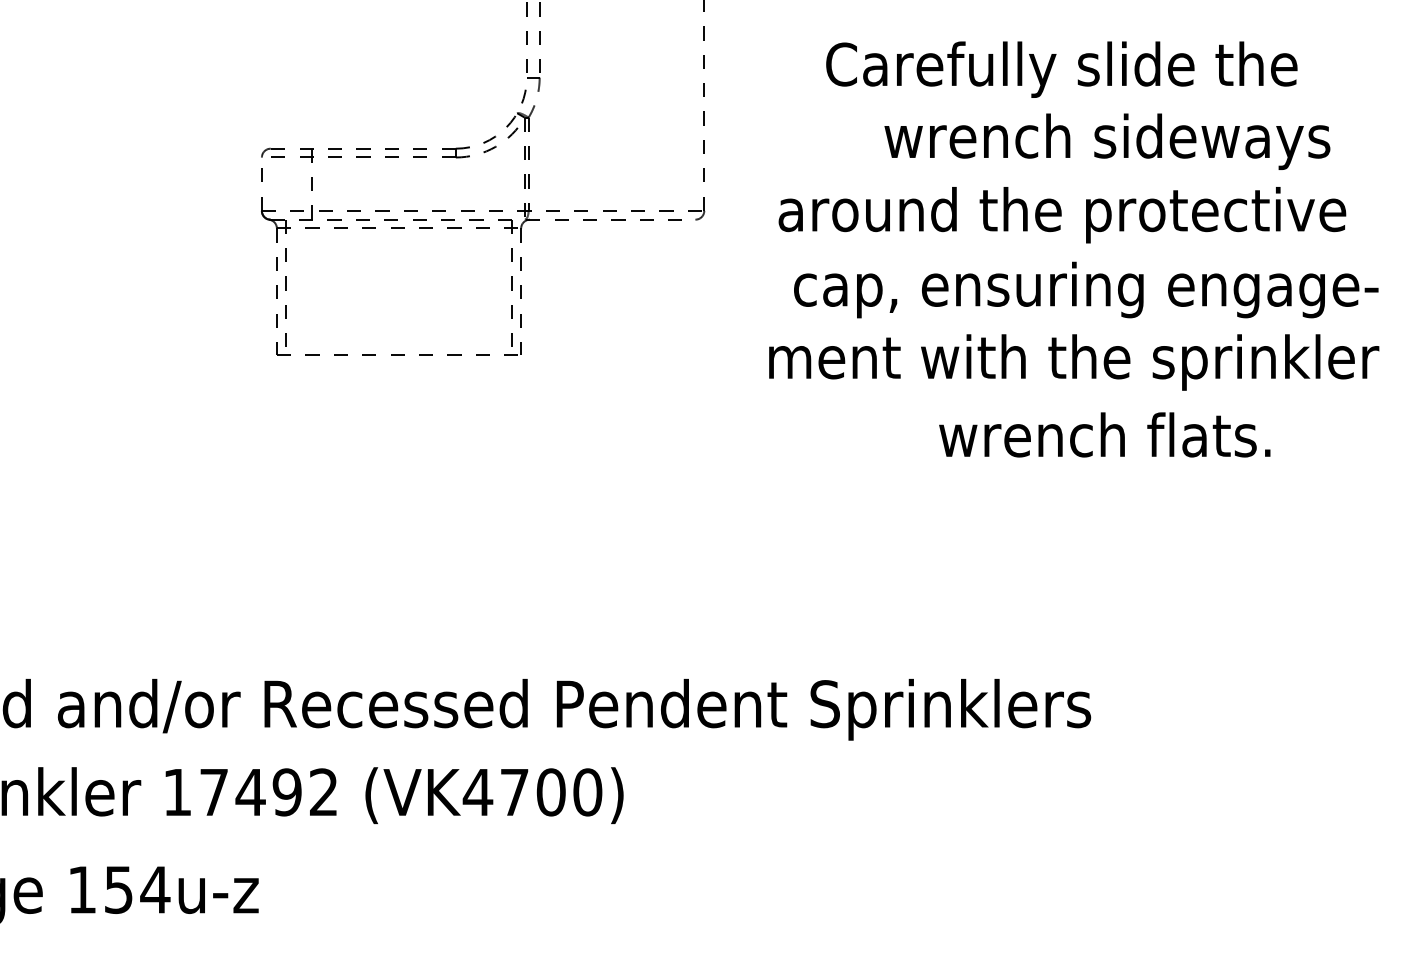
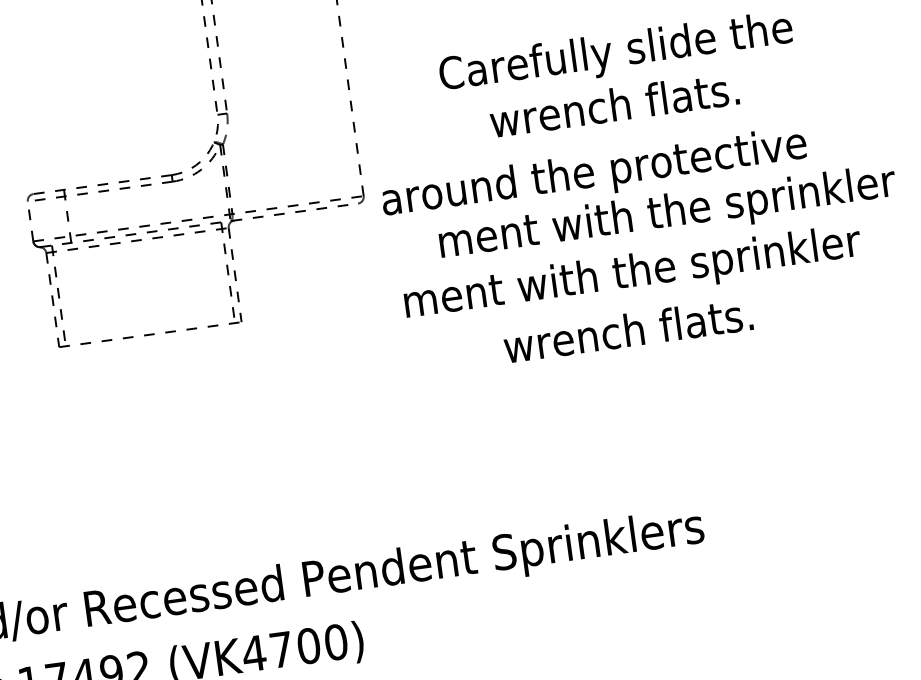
text: (1211, 141) -> (735, 92), wrench sideways -> wrench flats.
text: (1062, 215) -> (594, 174), moved
text: (1099, 289) -> (666, 214), cap, ensuring engage- -> ment with the sprinkler
text: (1074, 362) -> (633, 274), moved
text: (1104, 434) -> (627, 330), moved

